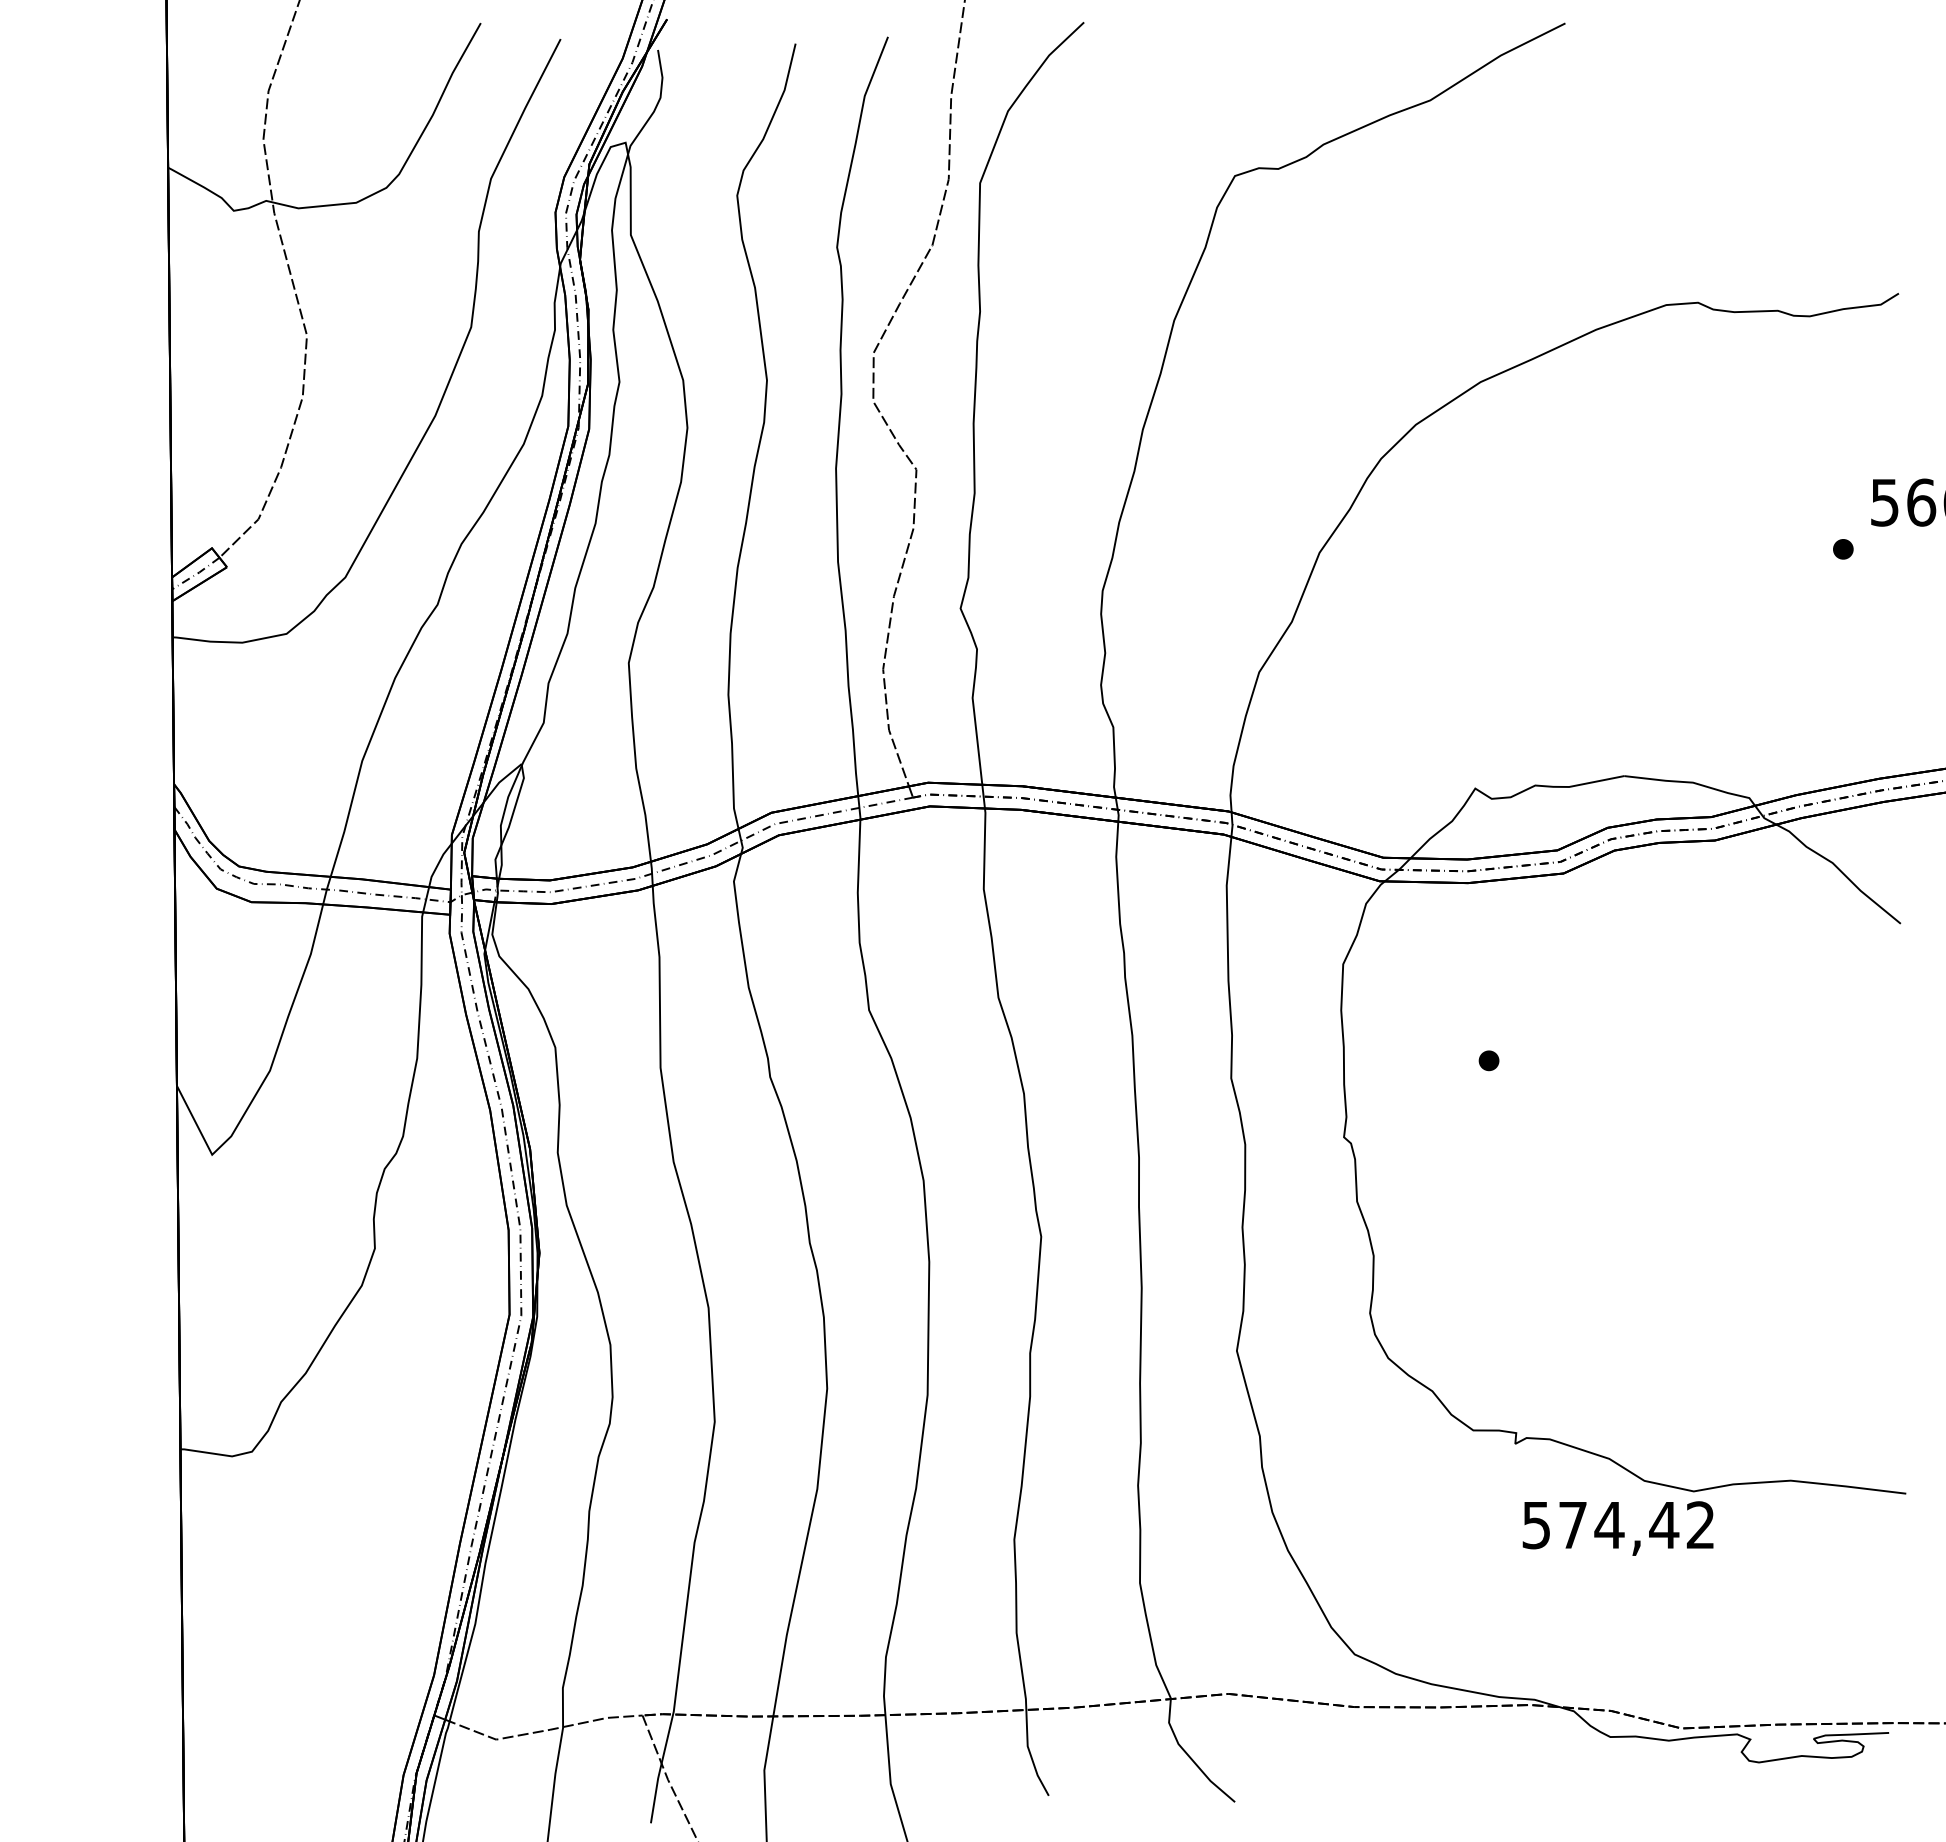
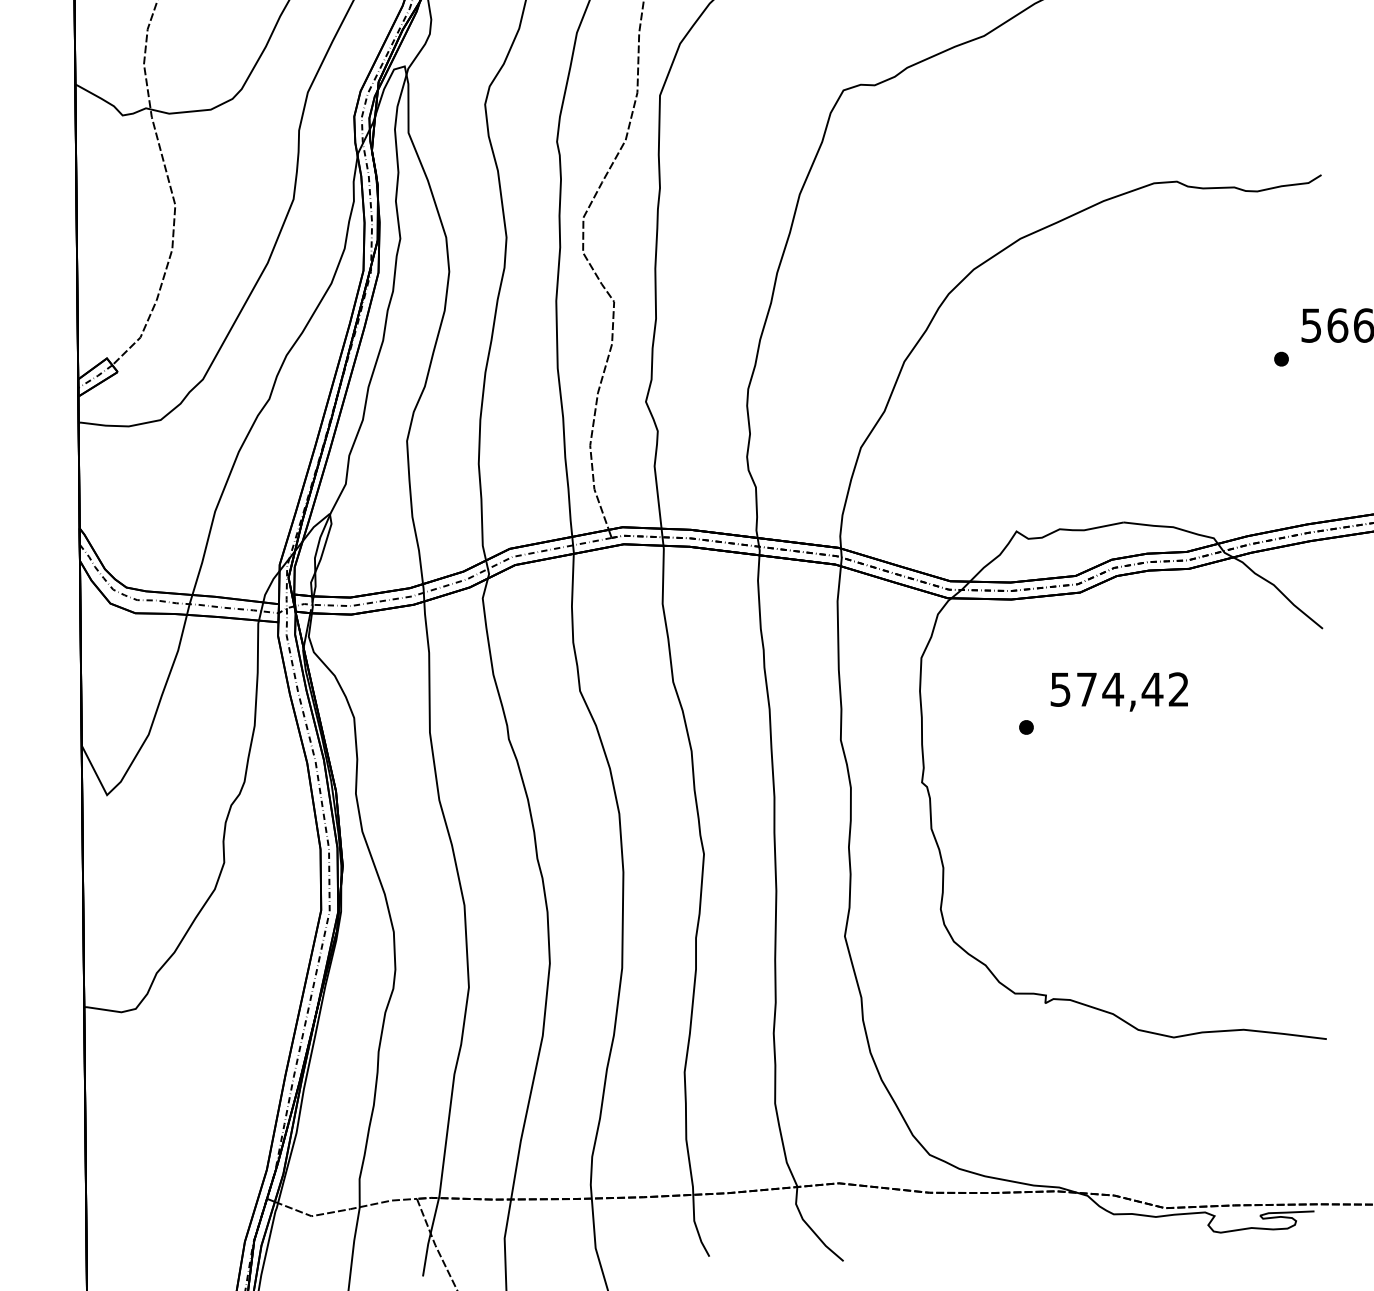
text: (1617, 1528) -> (1118, 691), moved

